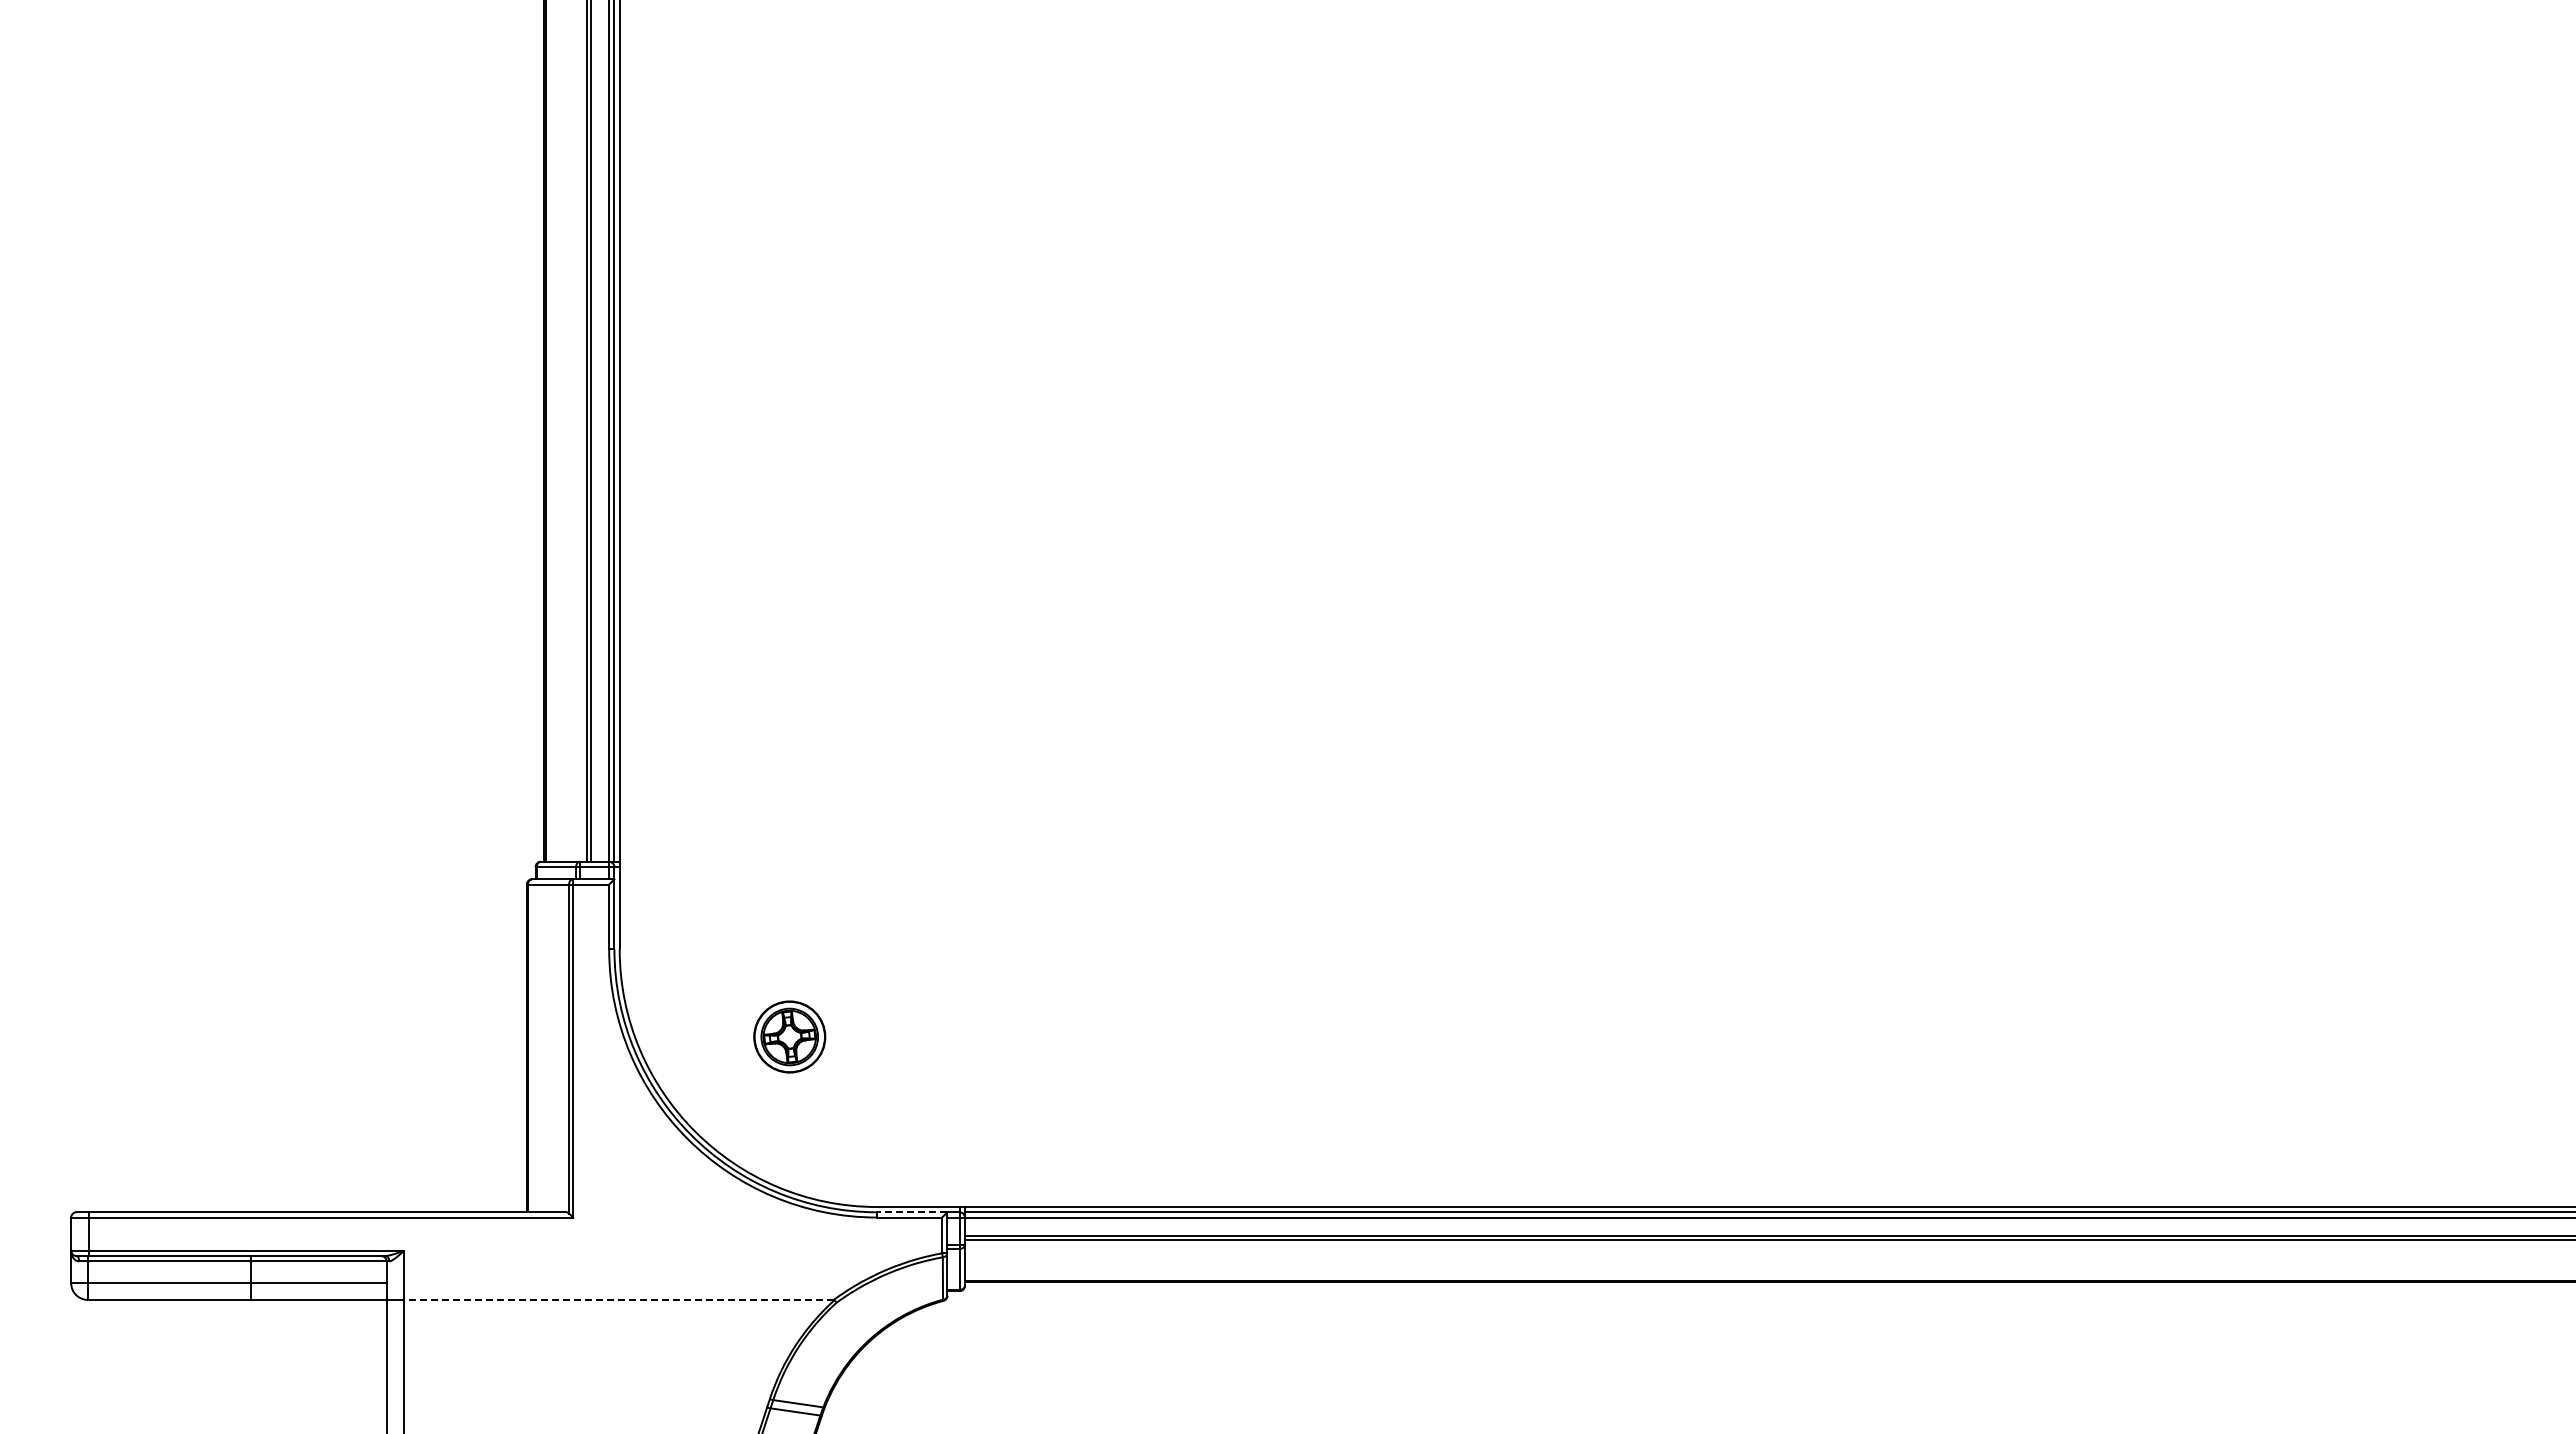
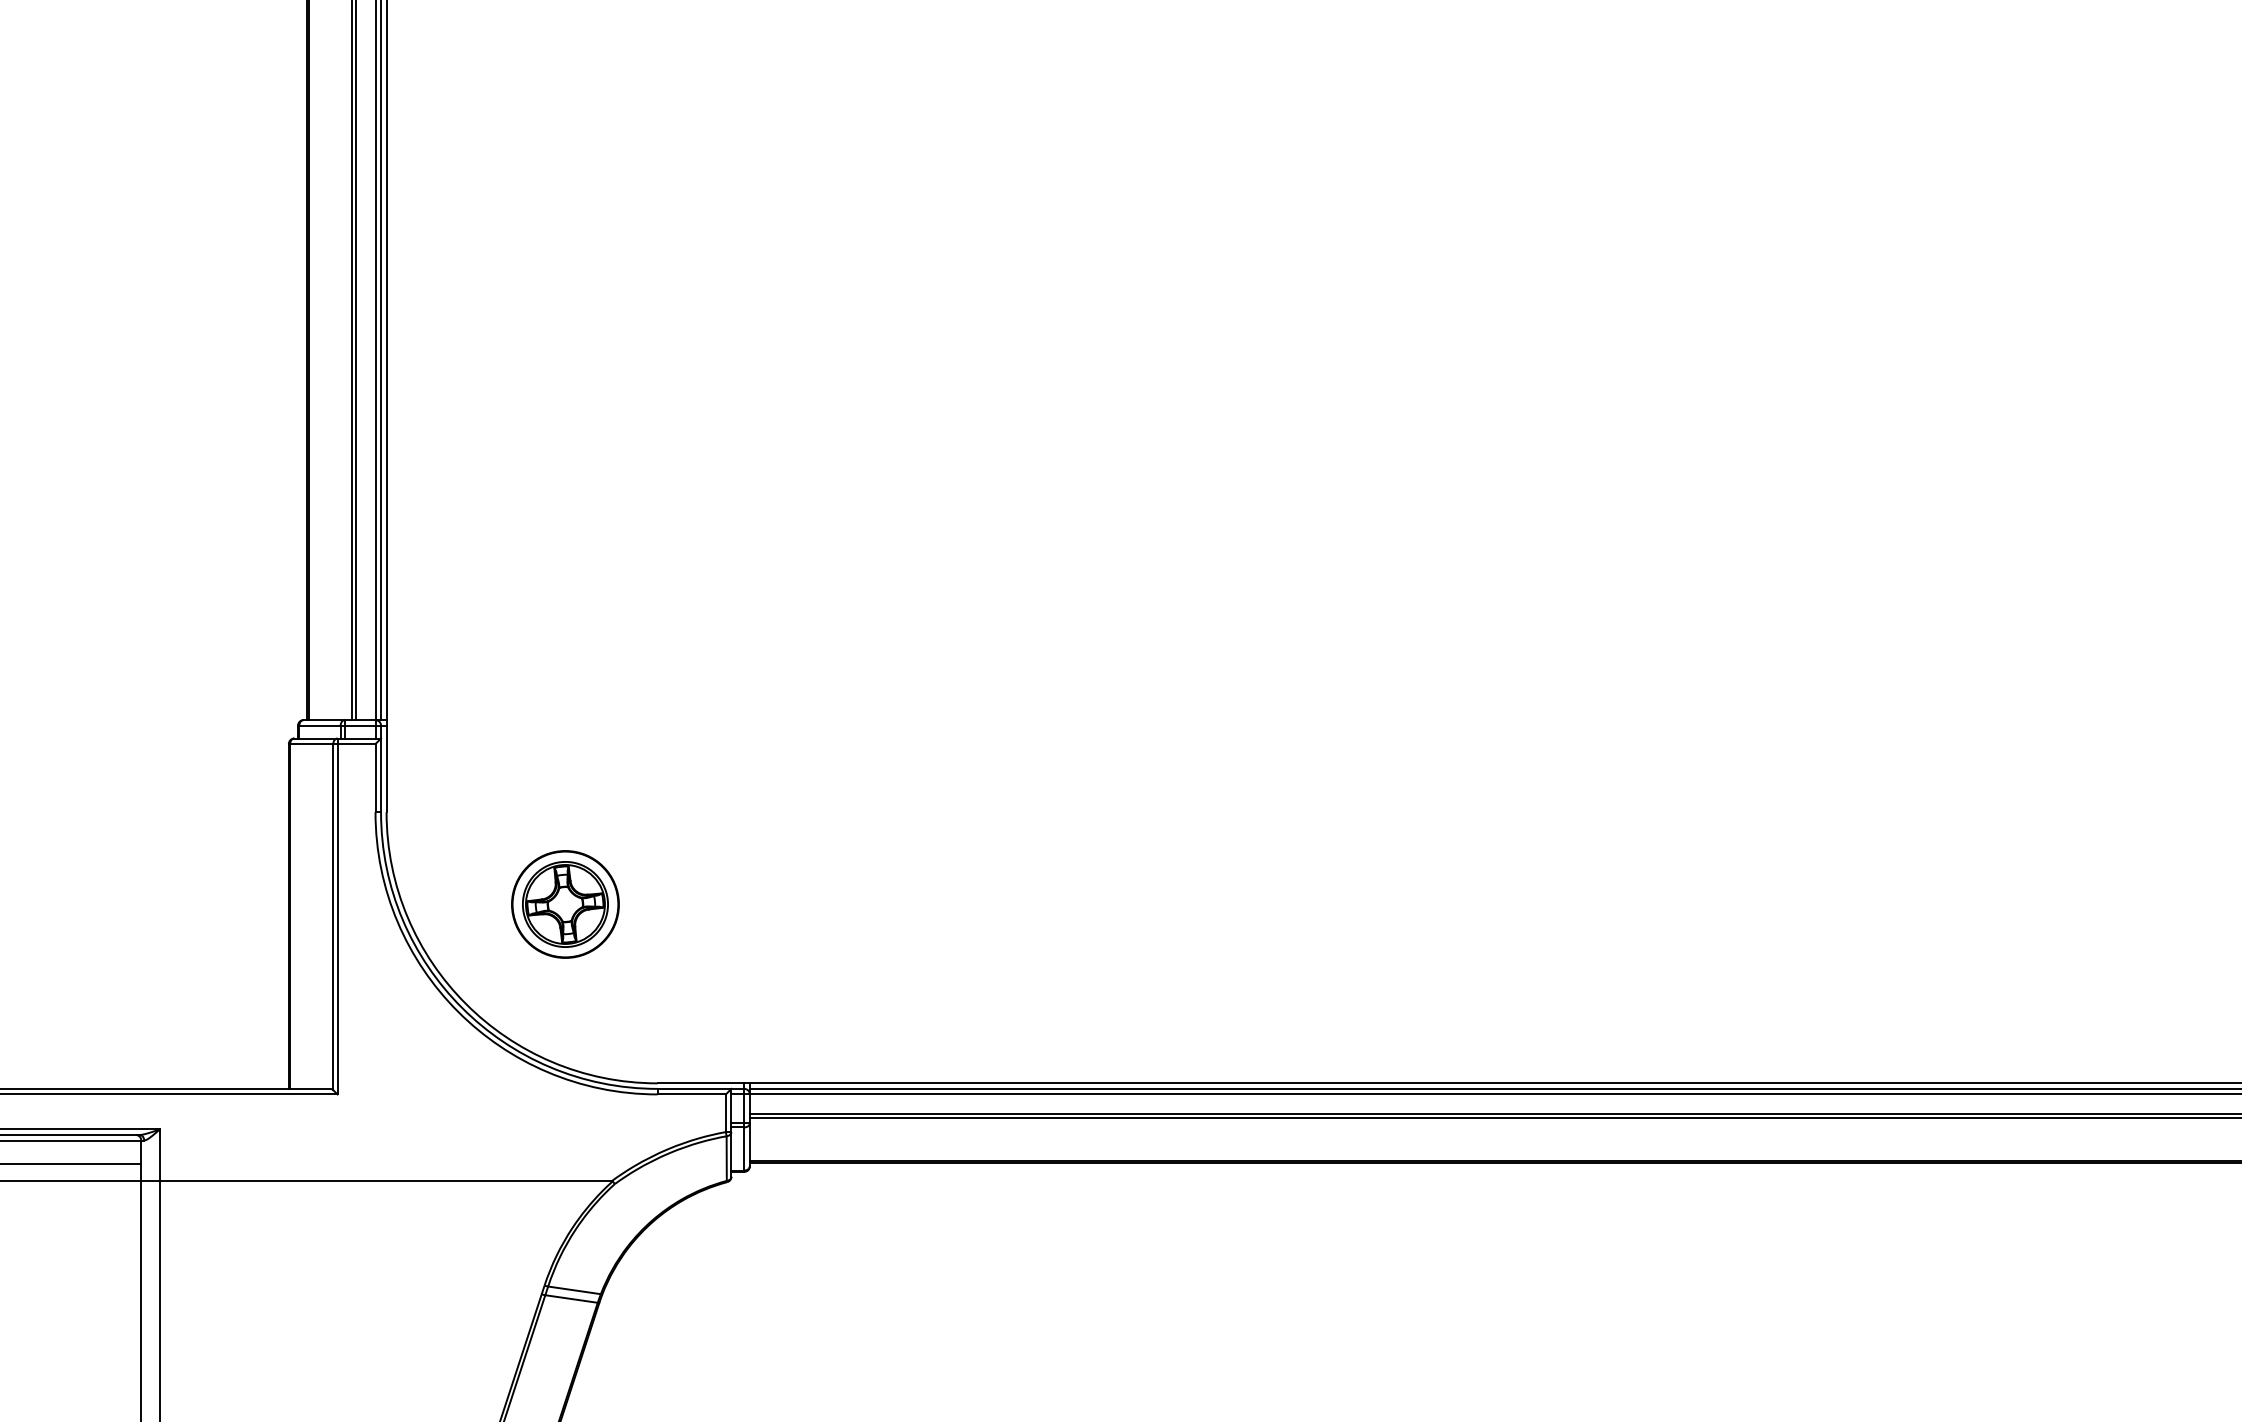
part: (789, 1036) -> (565, 903), size x1.43
line: (911, 1212) -> (693, 1089), dashed -> solid
line: (618, 1299) -> (385, 1180), dashed -> solid

